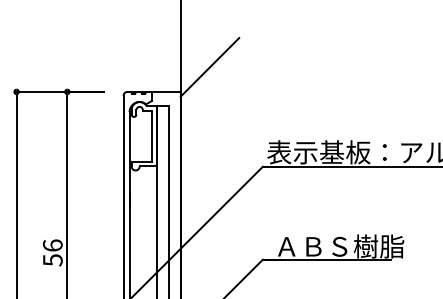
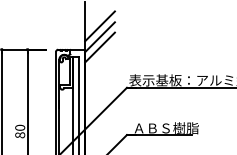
line: (208, 46) -> (99, 26), added
line: (208, 87) -> (99, 47), added
text: (53, 252) -> (20, 131), 56 -> 80

